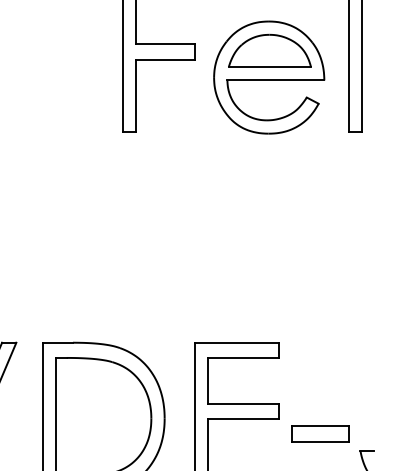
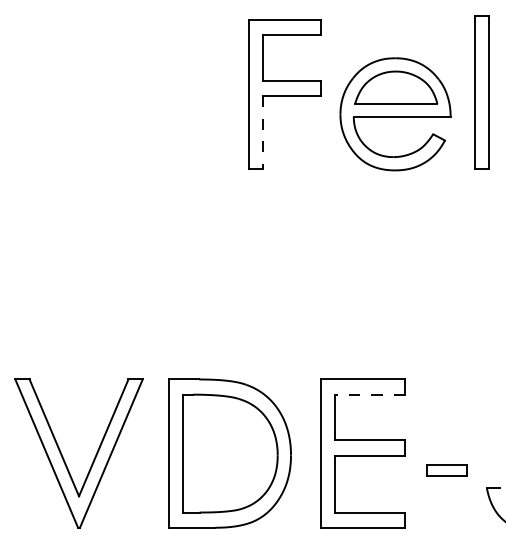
line: (136, 95) -> (262, 132), solid -> dashed
line: (243, 357) -> (369, 394), solid -> dashed
part: (320, 433) -> (446, 470), size x0.7

